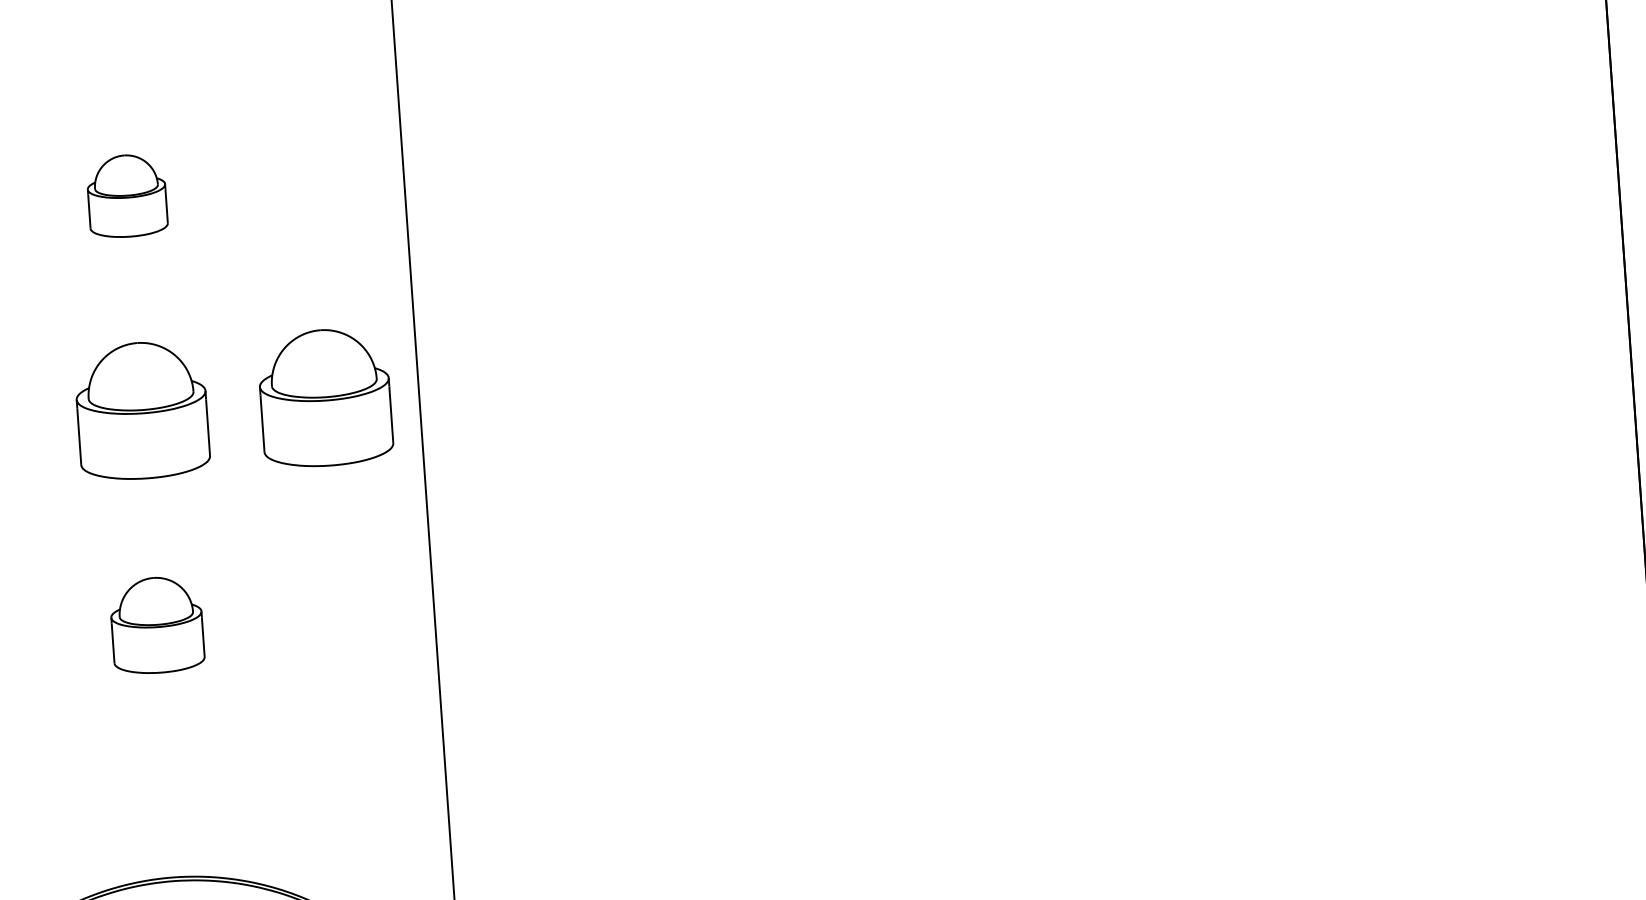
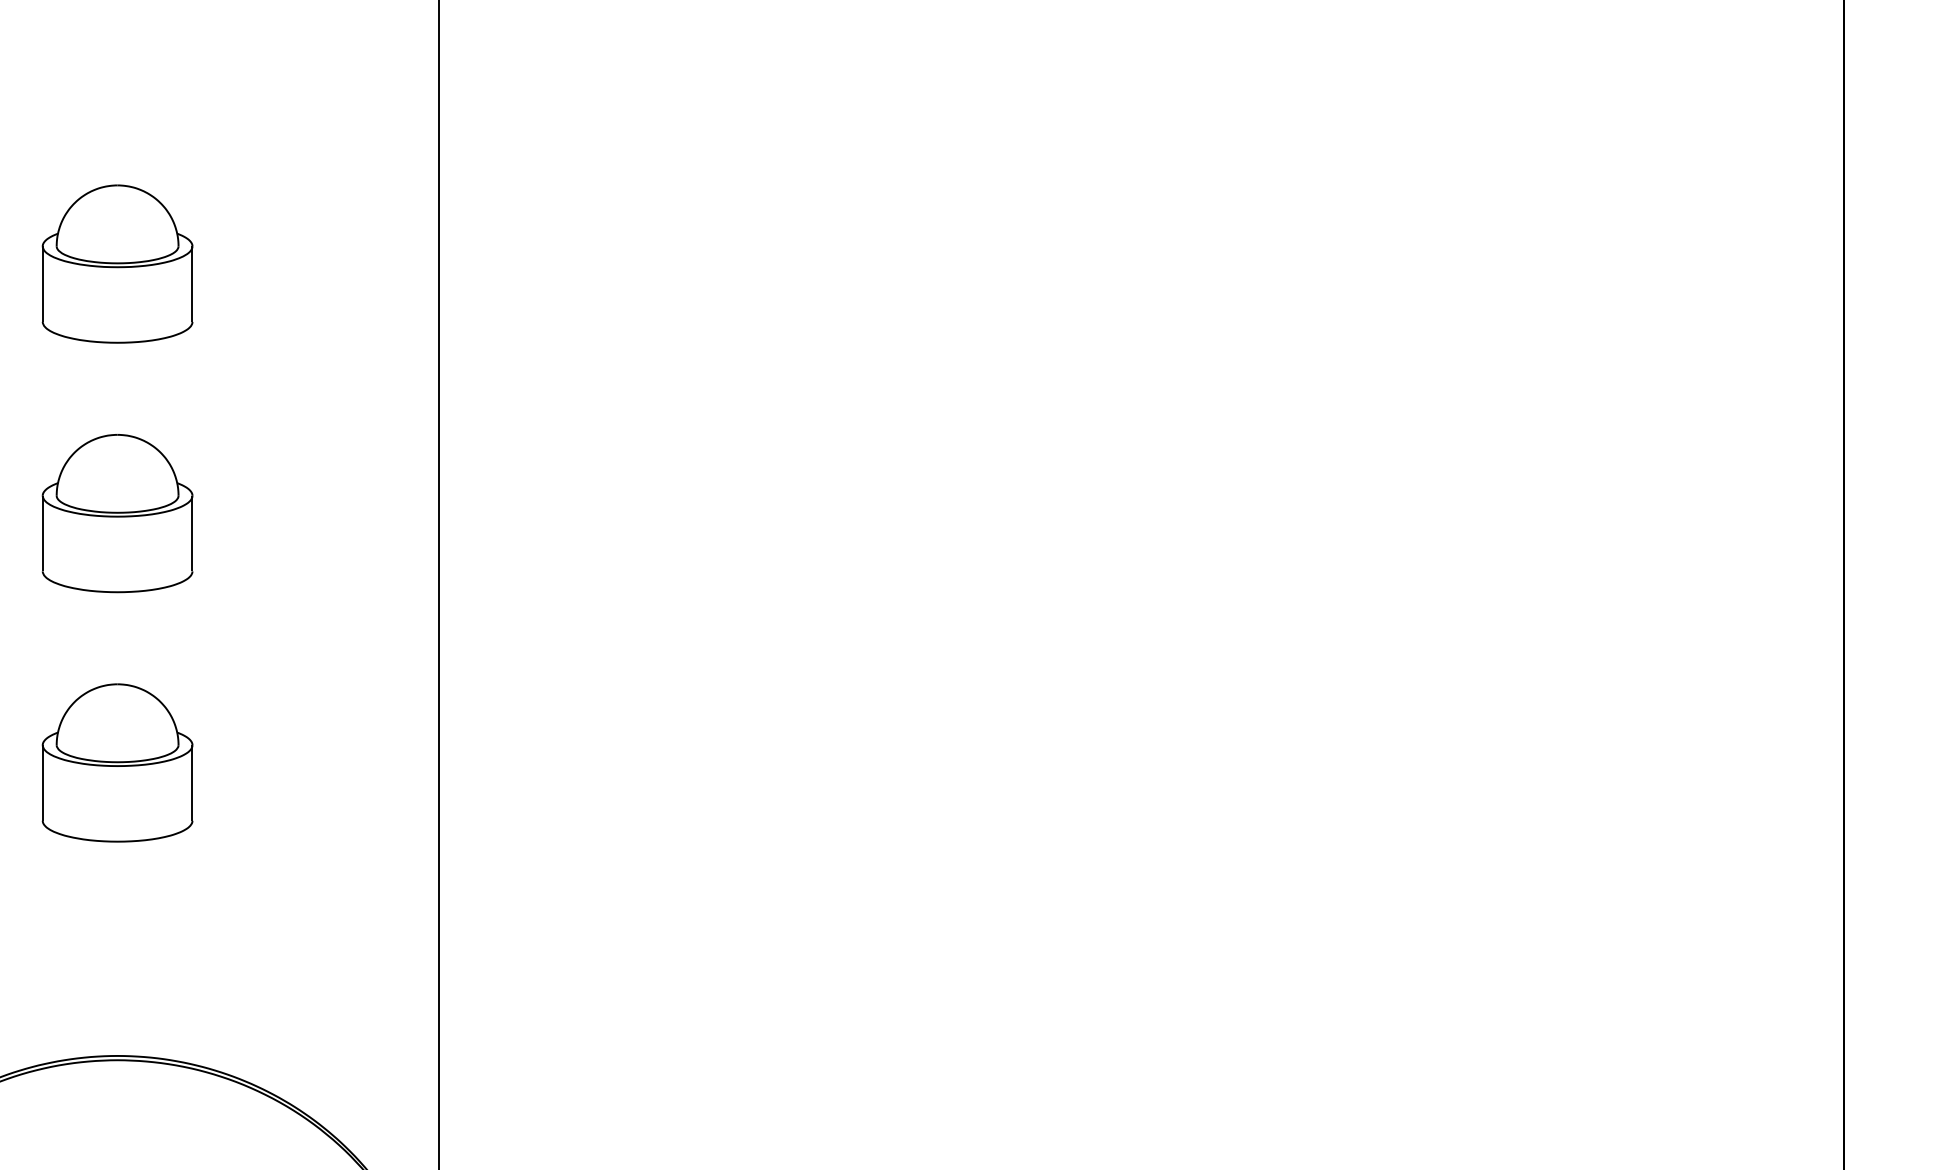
part: (127, 195) -> (117, 263), size x1.67
part: (325, 397) -> (330, 513), removed
part: (157, 624) -> (117, 762), size x1.43

